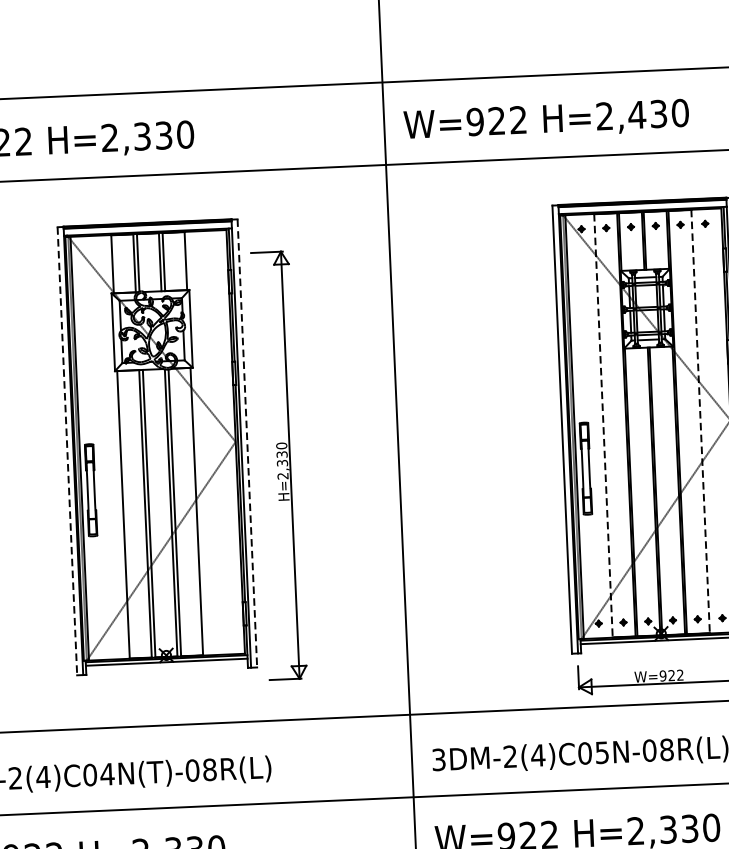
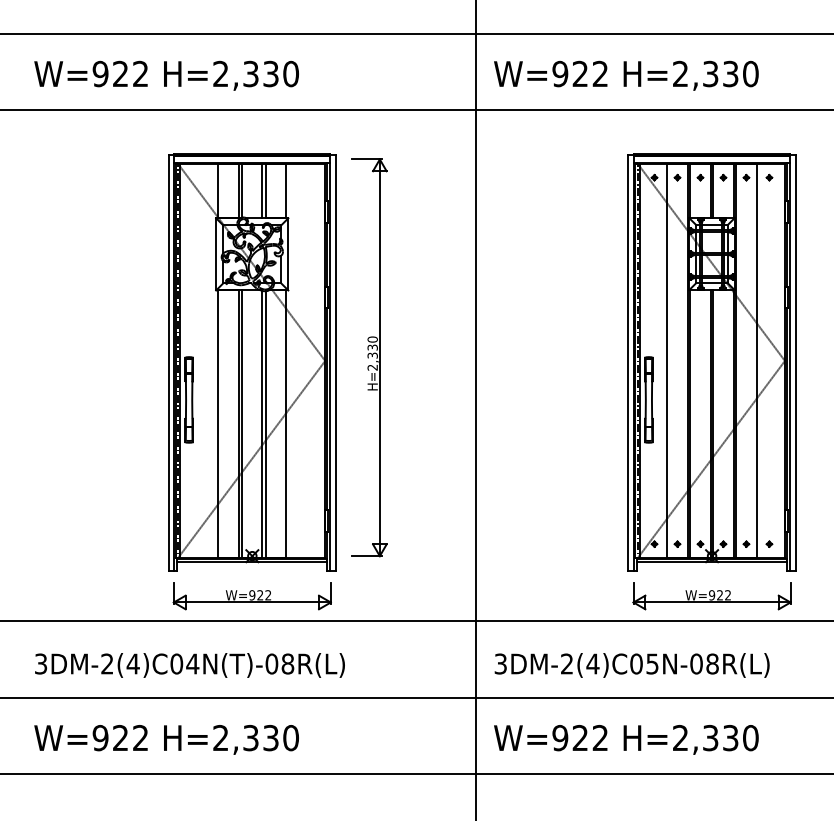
text: (636, 114) -> (710, 73), H=2,430 -> H=2,330
line: (701, 421) -> (757, 360), dashed -> solid
line: (603, 425) -> (666, 360), dashed -> solid
line: (246, 444) -> (335, 363), dashed -> solid
line: (67, 451) -> (168, 363), dashed -> solid
part: (279, 465) -> (369, 357), moved
part: (167, 698) -> (251, 596), added

